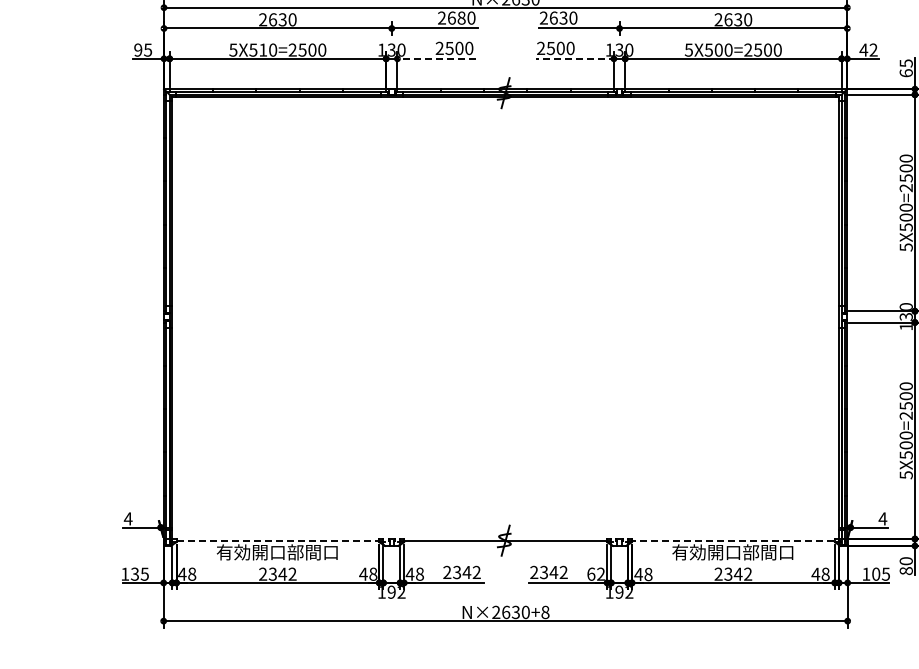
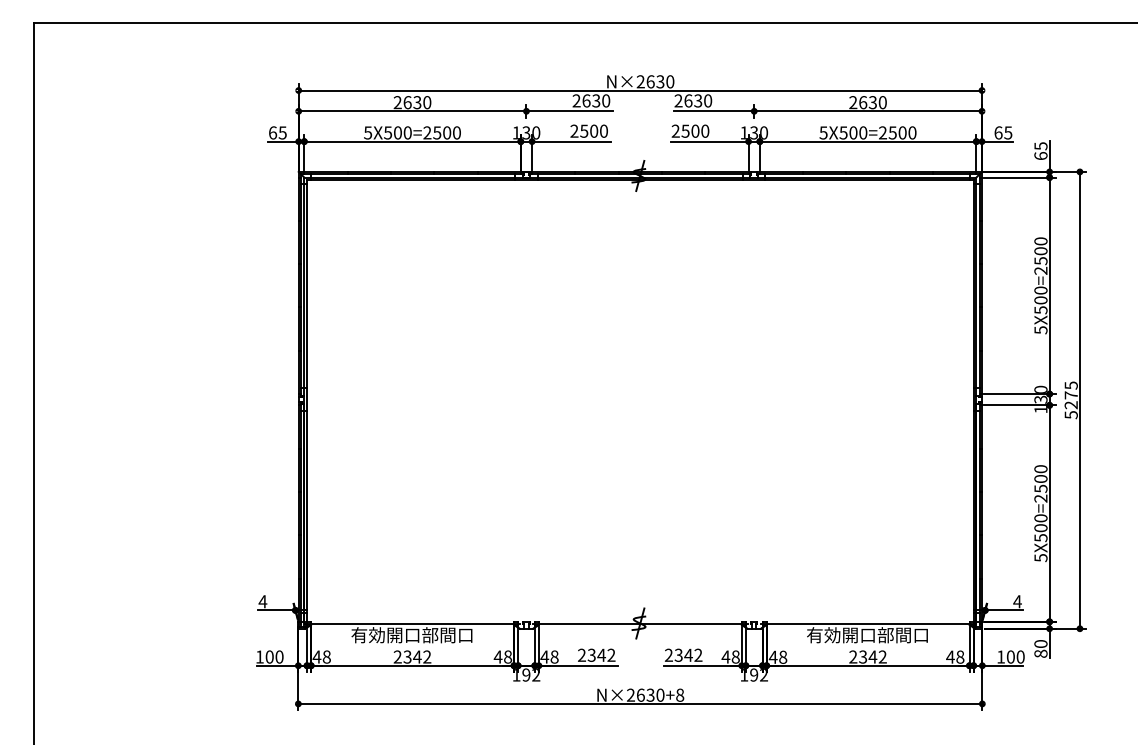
text: (461, 17) -> (596, 100), 2680 -> 2630
text: (137, 49) -> (272, 132), 95 -> 65
text: (262, 49) -> (397, 132), 5X510=2500 -> 5X500=2500
text: (868, 49) -> (1003, 132), 42 -> 65
line: (435, 58) -> (570, 141), dashed -> solid
line: (575, 58) -> (710, 141), dashed -> solid
line: (277, 540) -> (412, 623), dashed -> solid
line: (733, 540) -> (868, 623), dashed -> solid
text: (139, 573) -> (274, 656), 135 -> 100
text: (595, 573) -> (730, 656), 62 -> 48
text: (885, 573) -> (1020, 656), 105 -> 100

